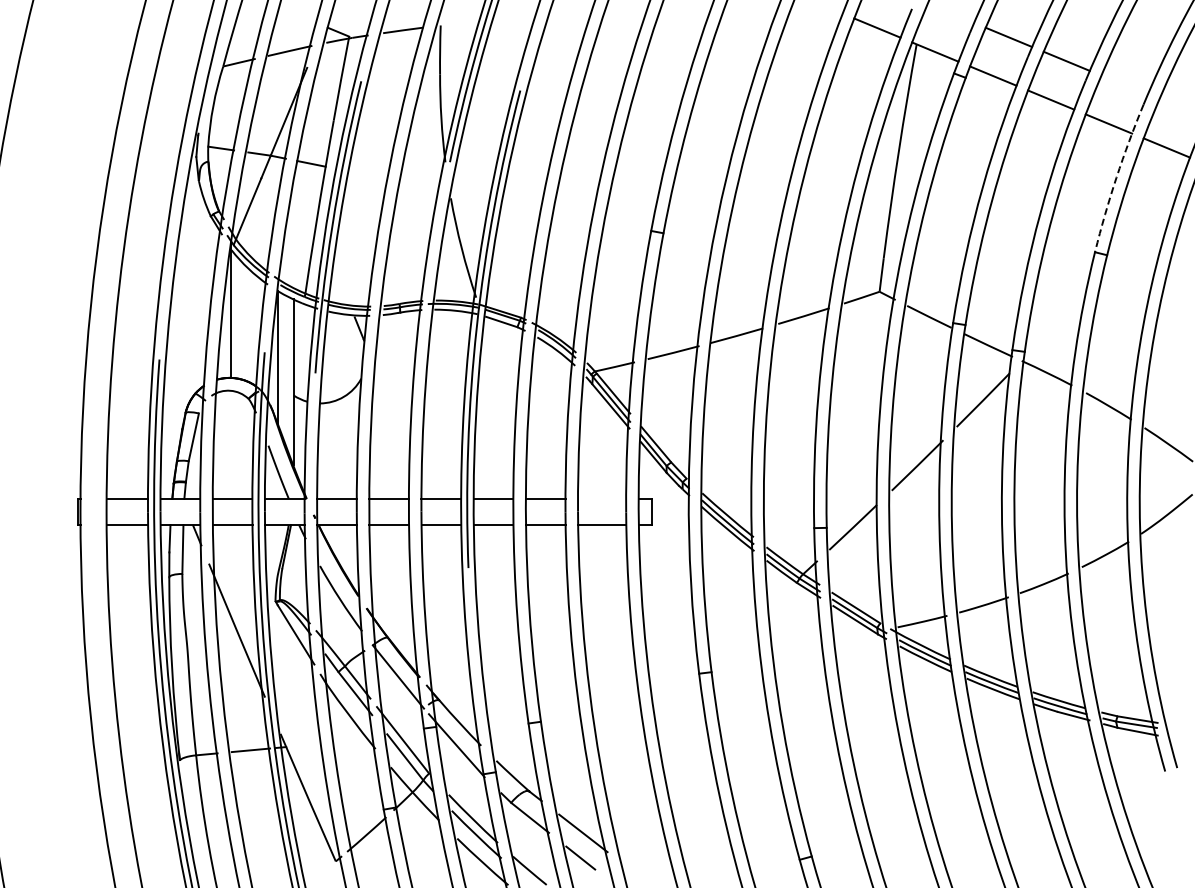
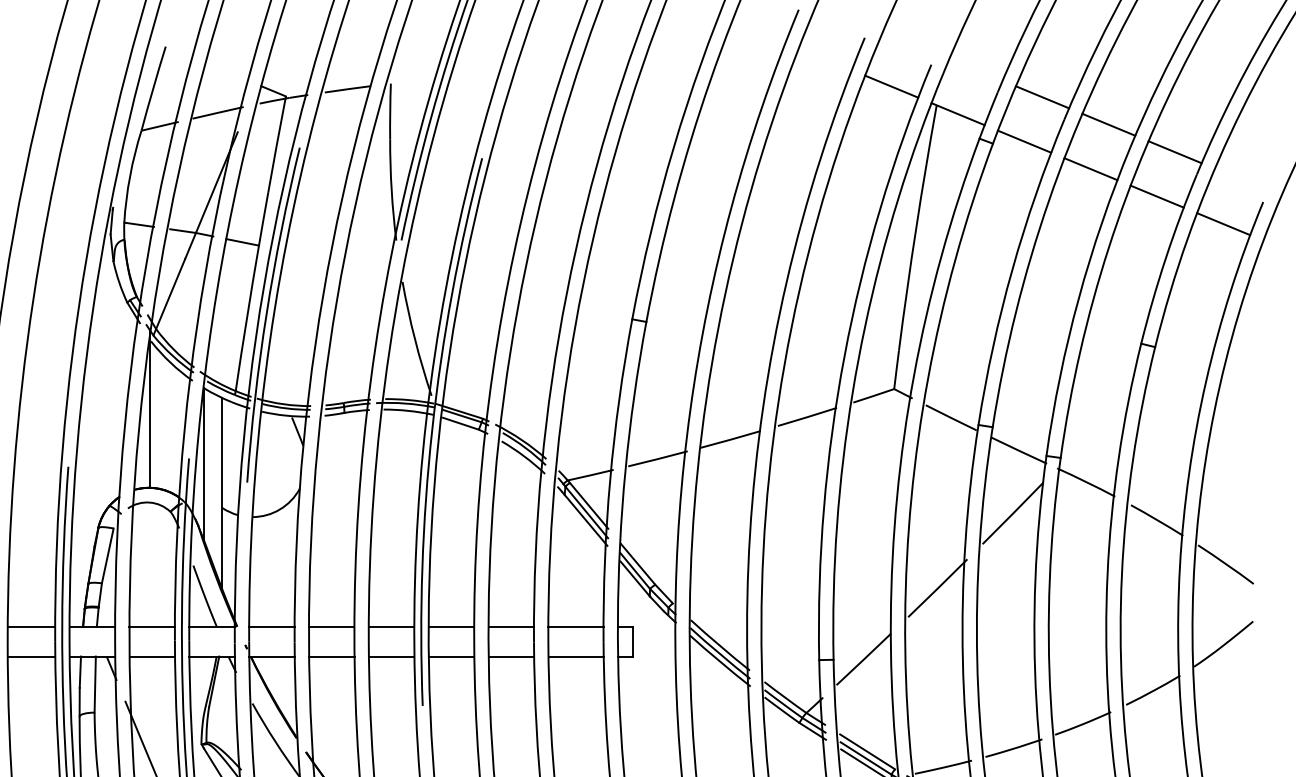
line: (1124, 84) -> (1175, 151), added
arc: (1116, 177) -> (1165, 257), dashed -> solid
line: (602, 498) -> (576, 626), added

